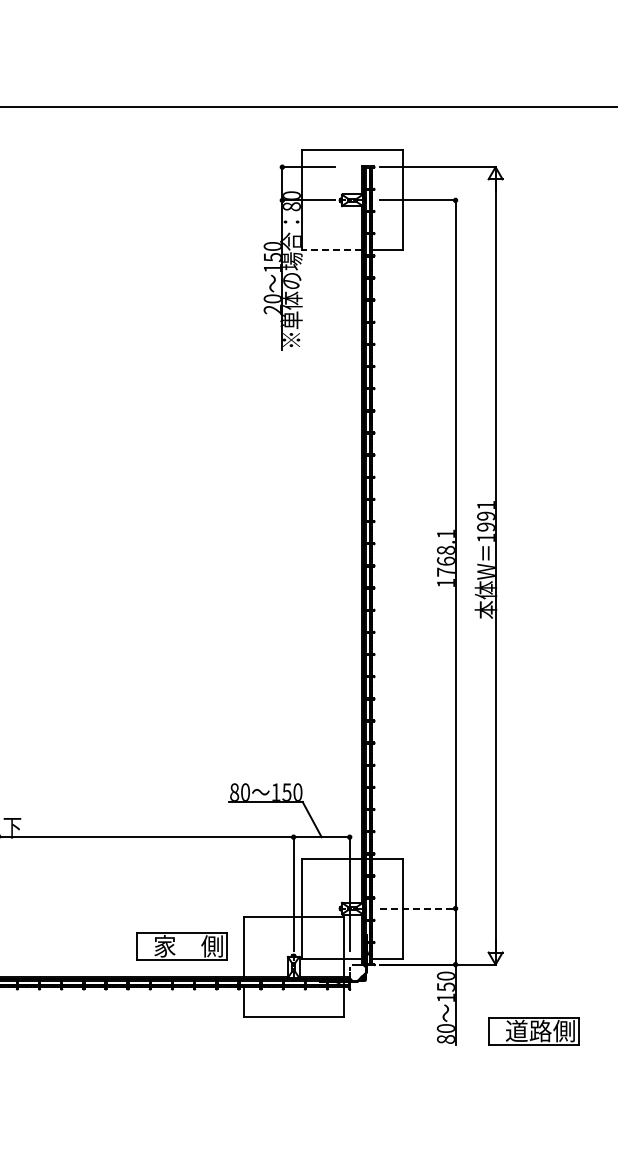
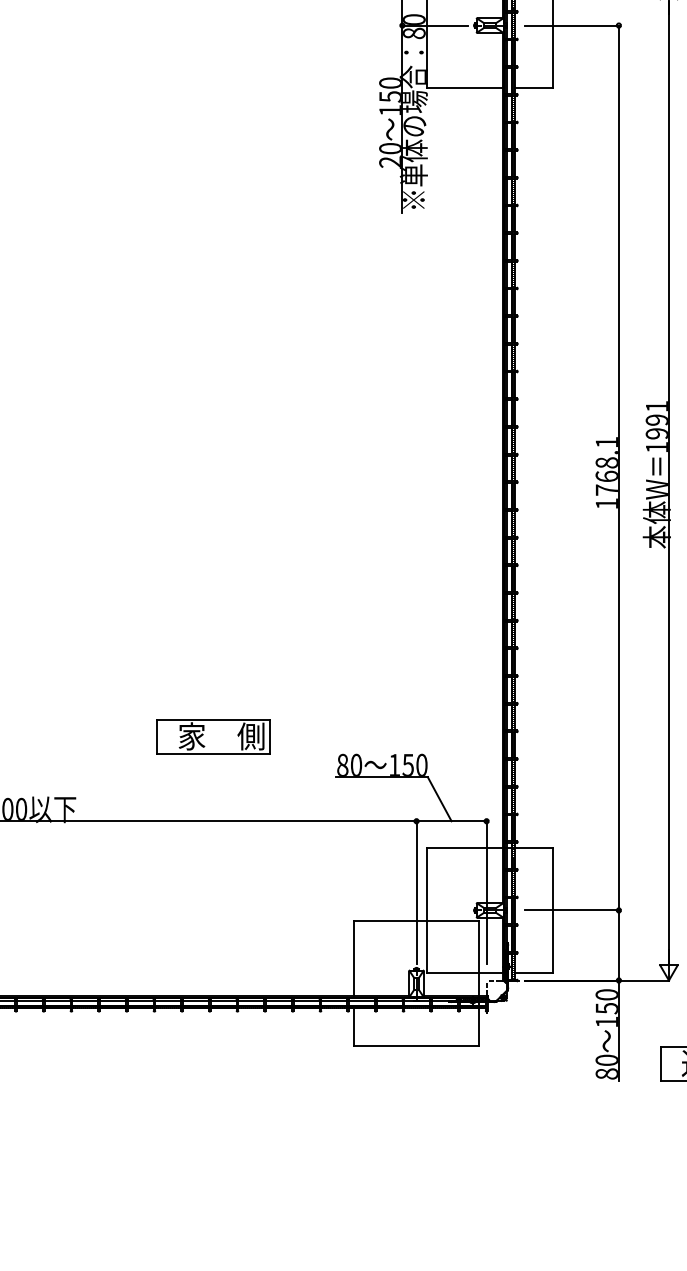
line: (331, 250) -> (463, 88), dashed -> solid
line: (418, 908) -> (572, 910), dashed -> solid
part: (181, 946) -> (212, 736), moved

